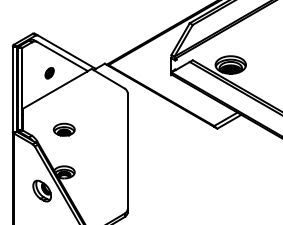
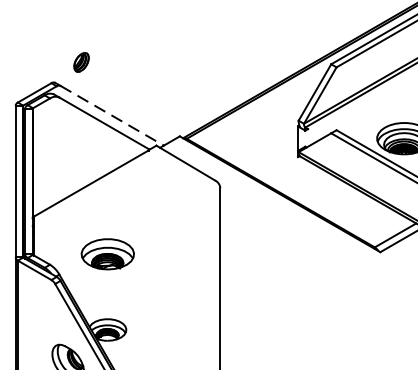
line: (67, 52) -> (113, 116), solid -> dashed
part: (49, 73) -> (81, 62), moved
part: (63, 129) -> (106, 253), size x1.4

